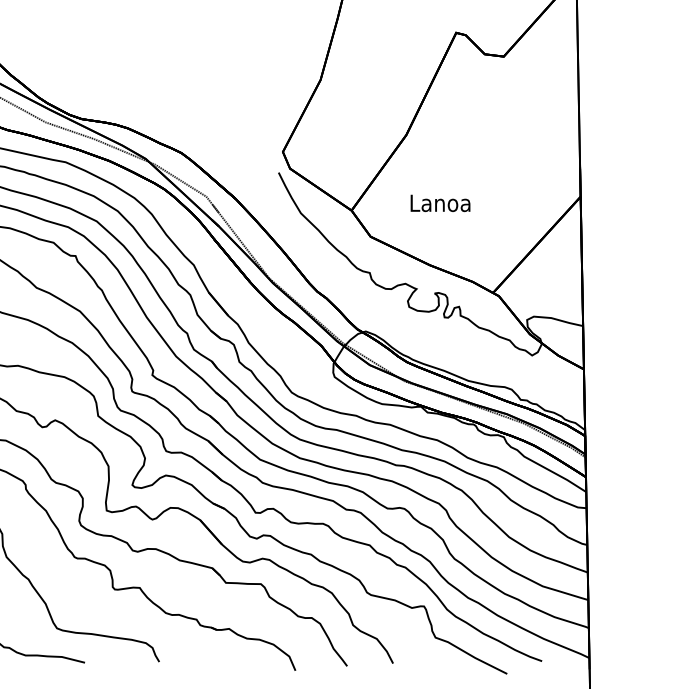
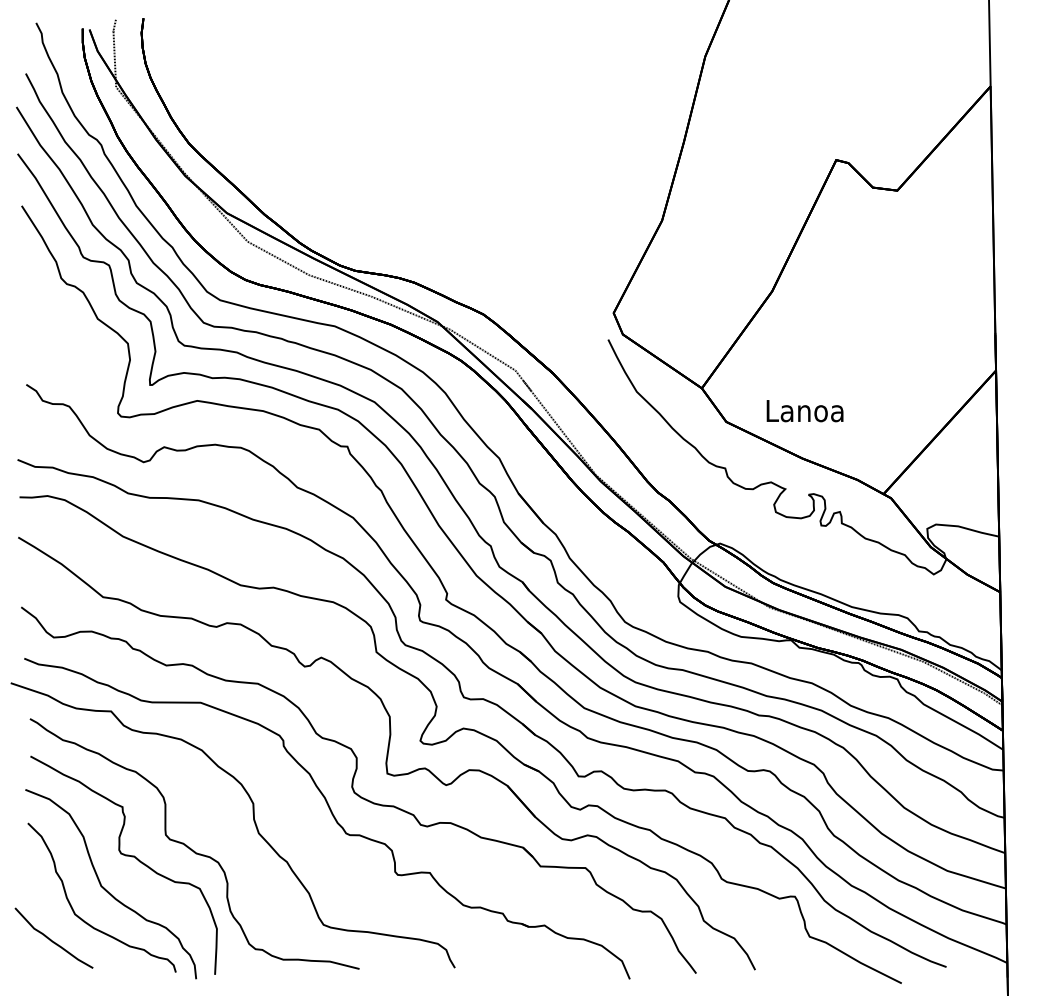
text: (440, 203) -> (804, 411), moved

